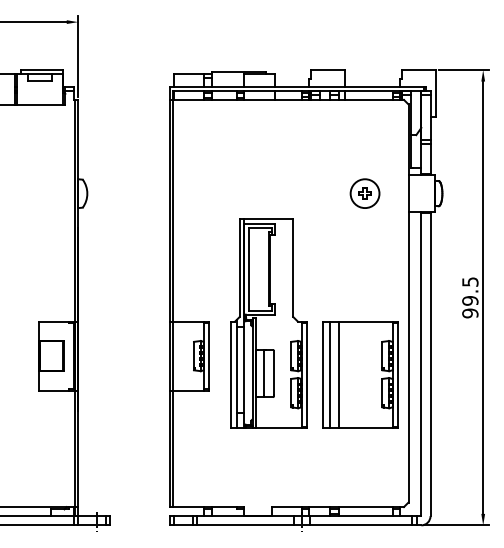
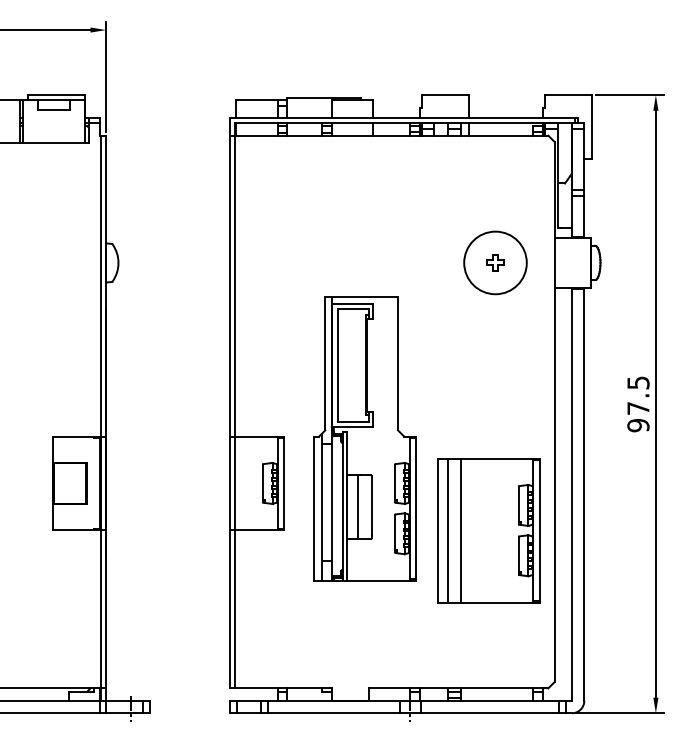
circle: (365, 193) -> (495, 262), size x1.6
text: (470, 300) -> (638, 408), 99.5 -> 97.5
part: (359, 374) -> (488, 530), moved

